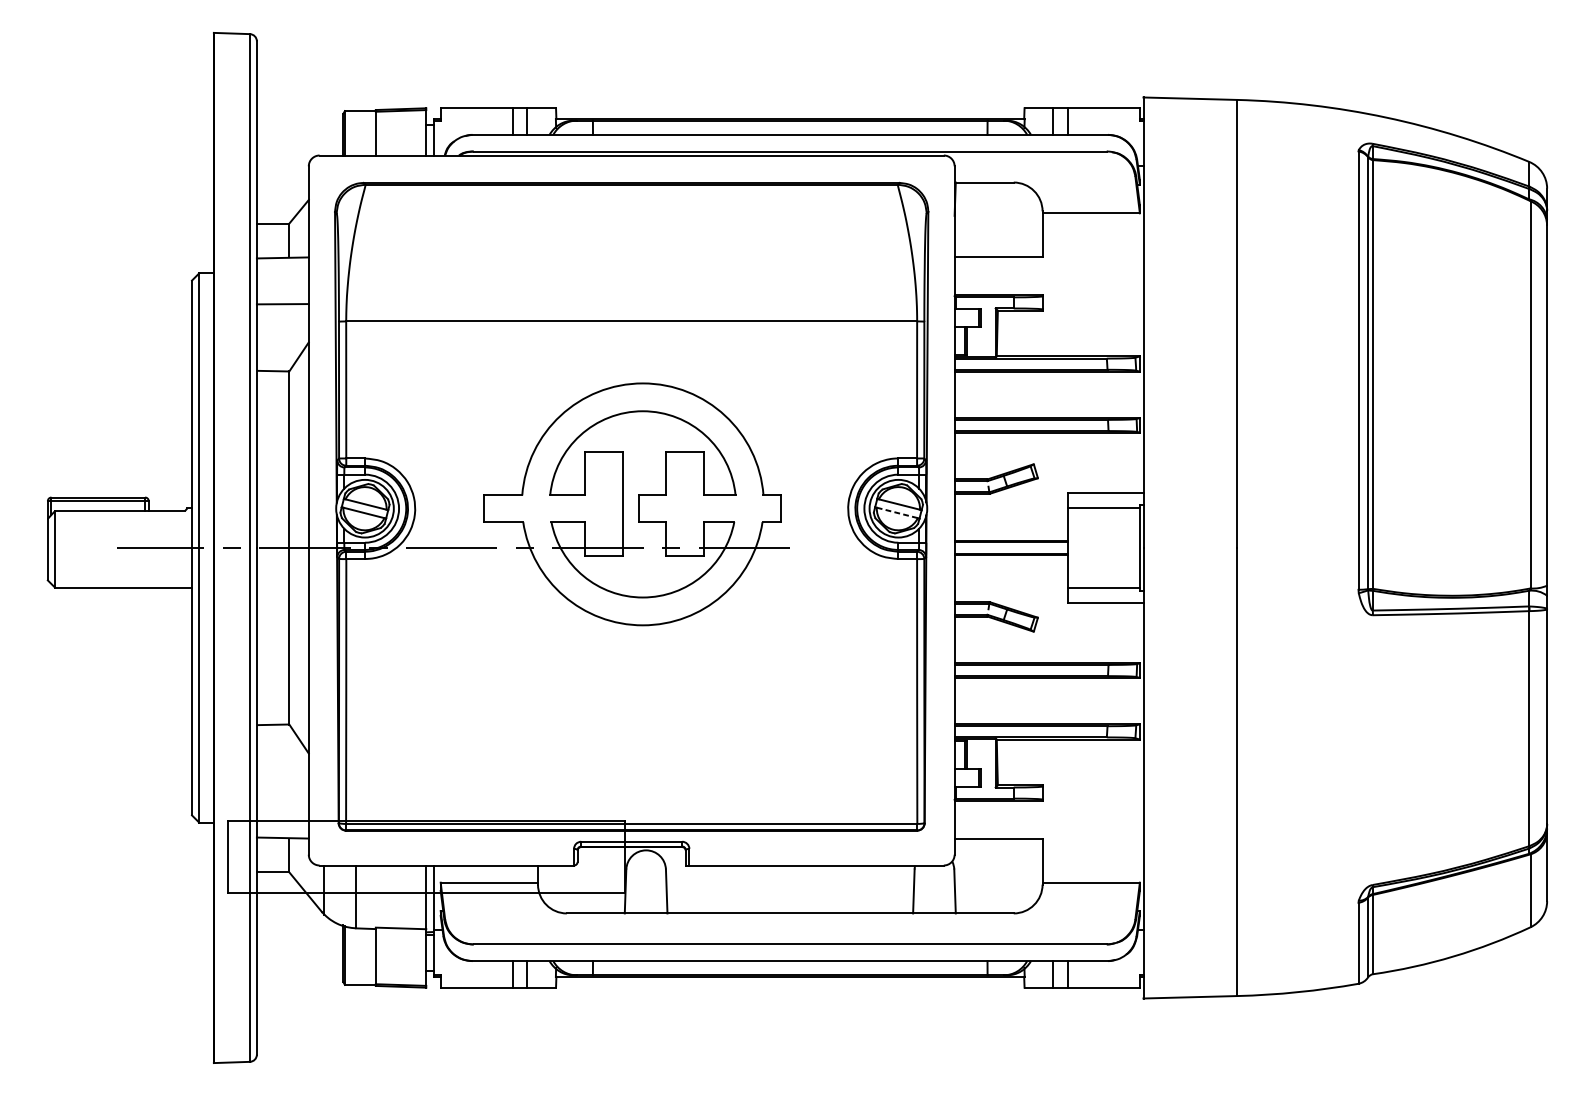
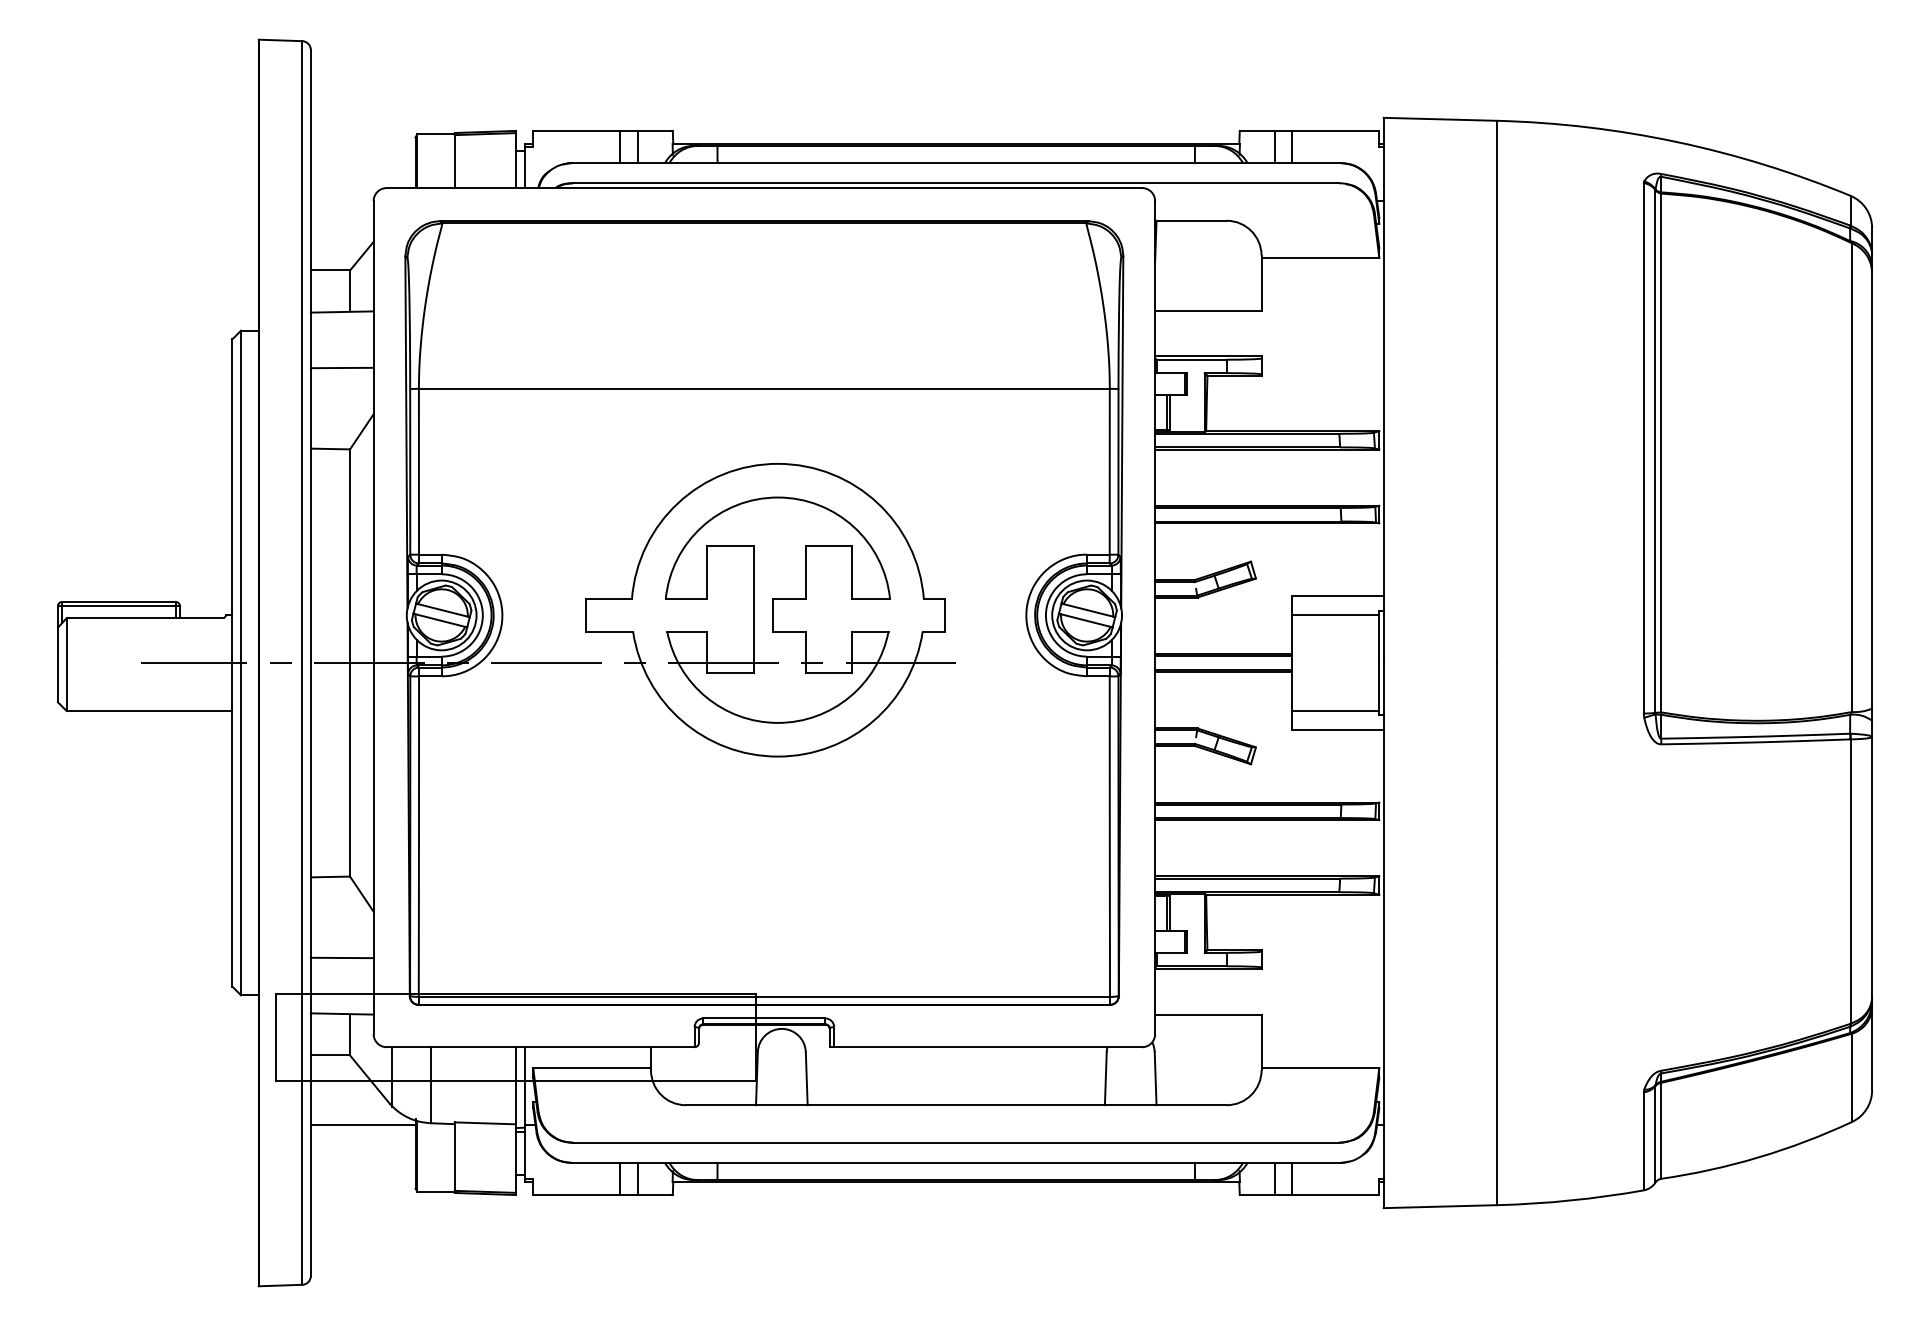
line: (897, 512) -> (1085, 620), dashed -> solid
line: (282, 791) -> (341, 957), added
line: (299, 930) -> (362, 1125), added

